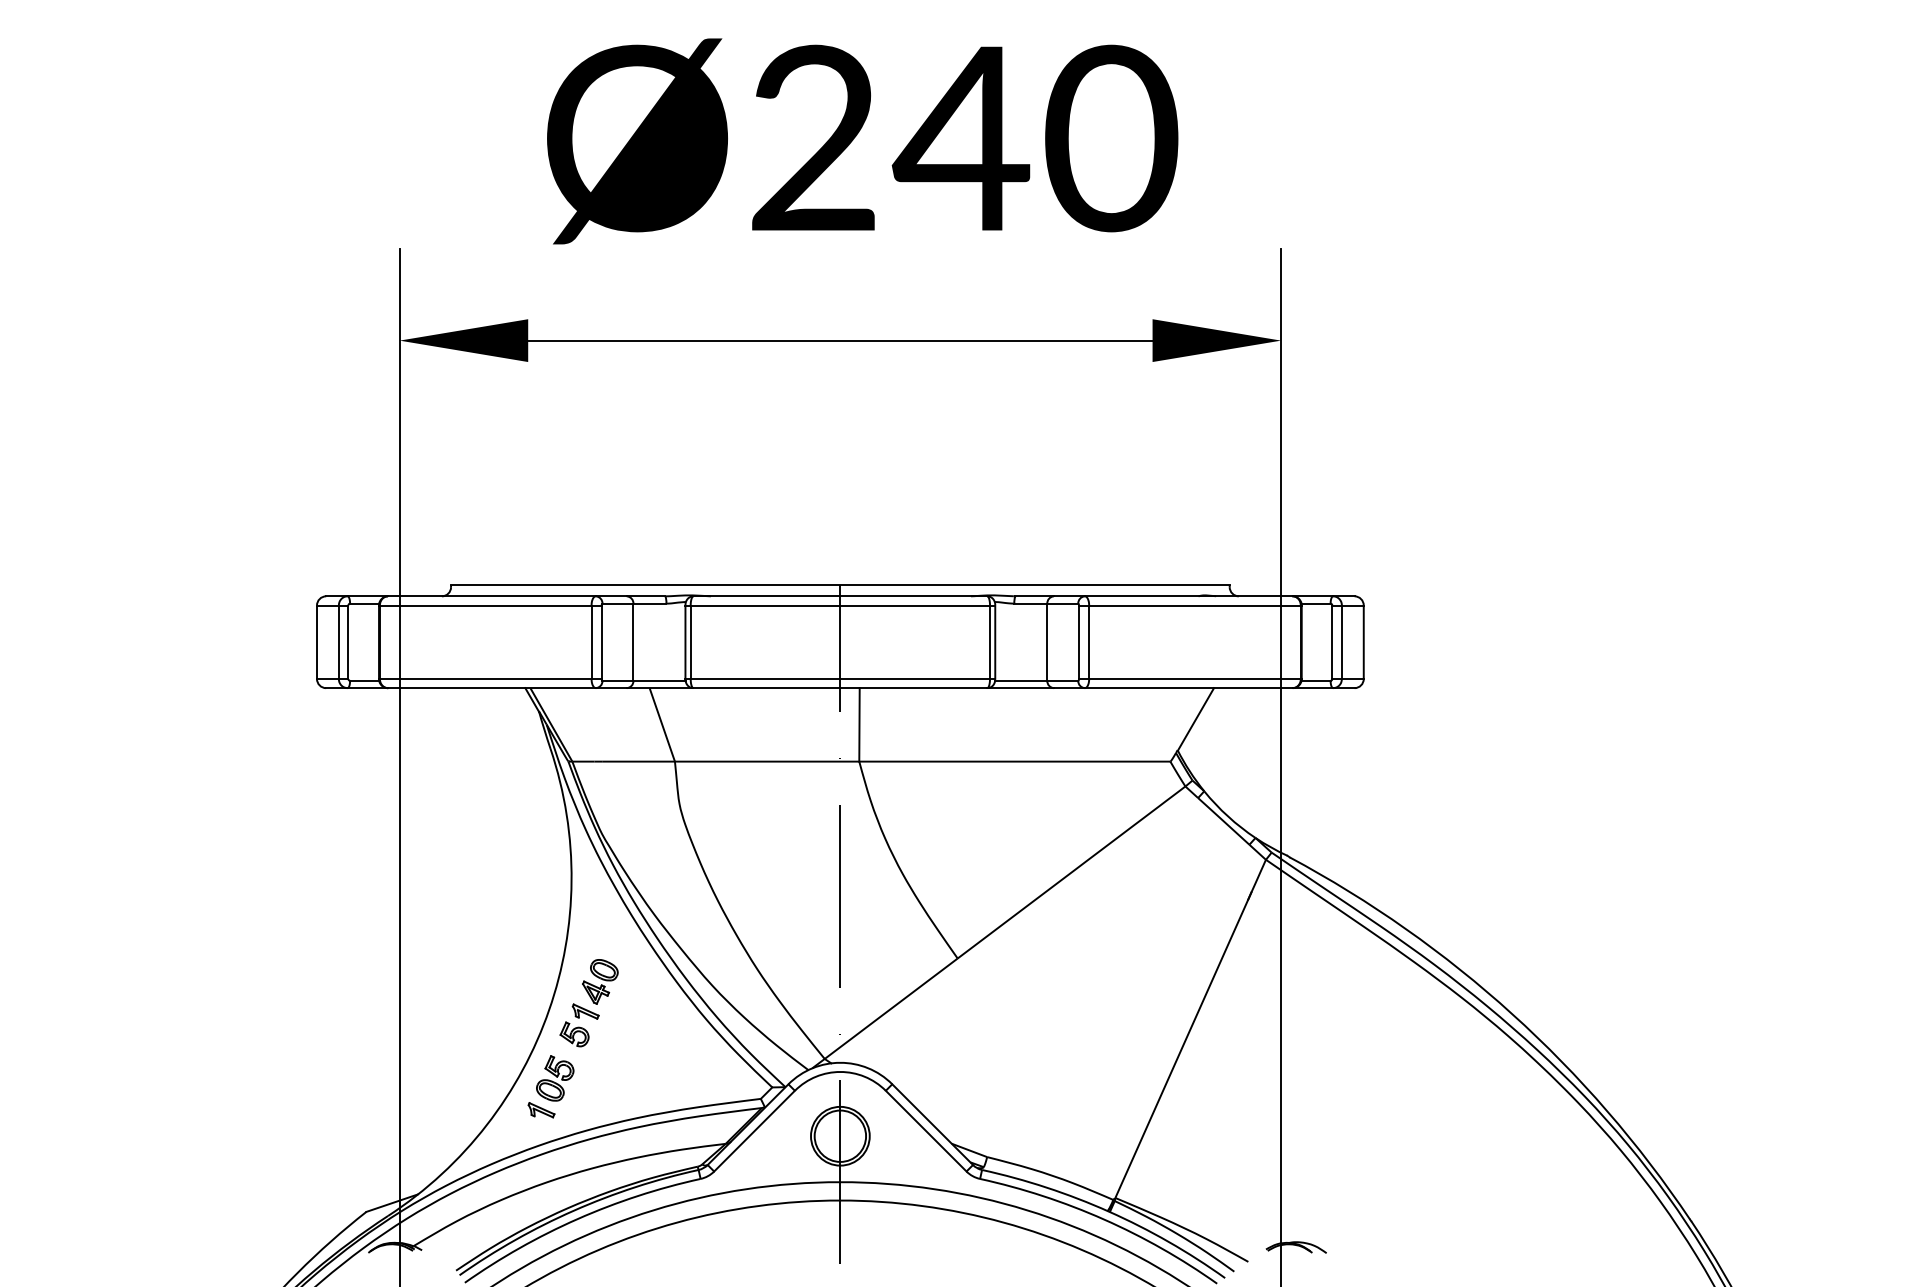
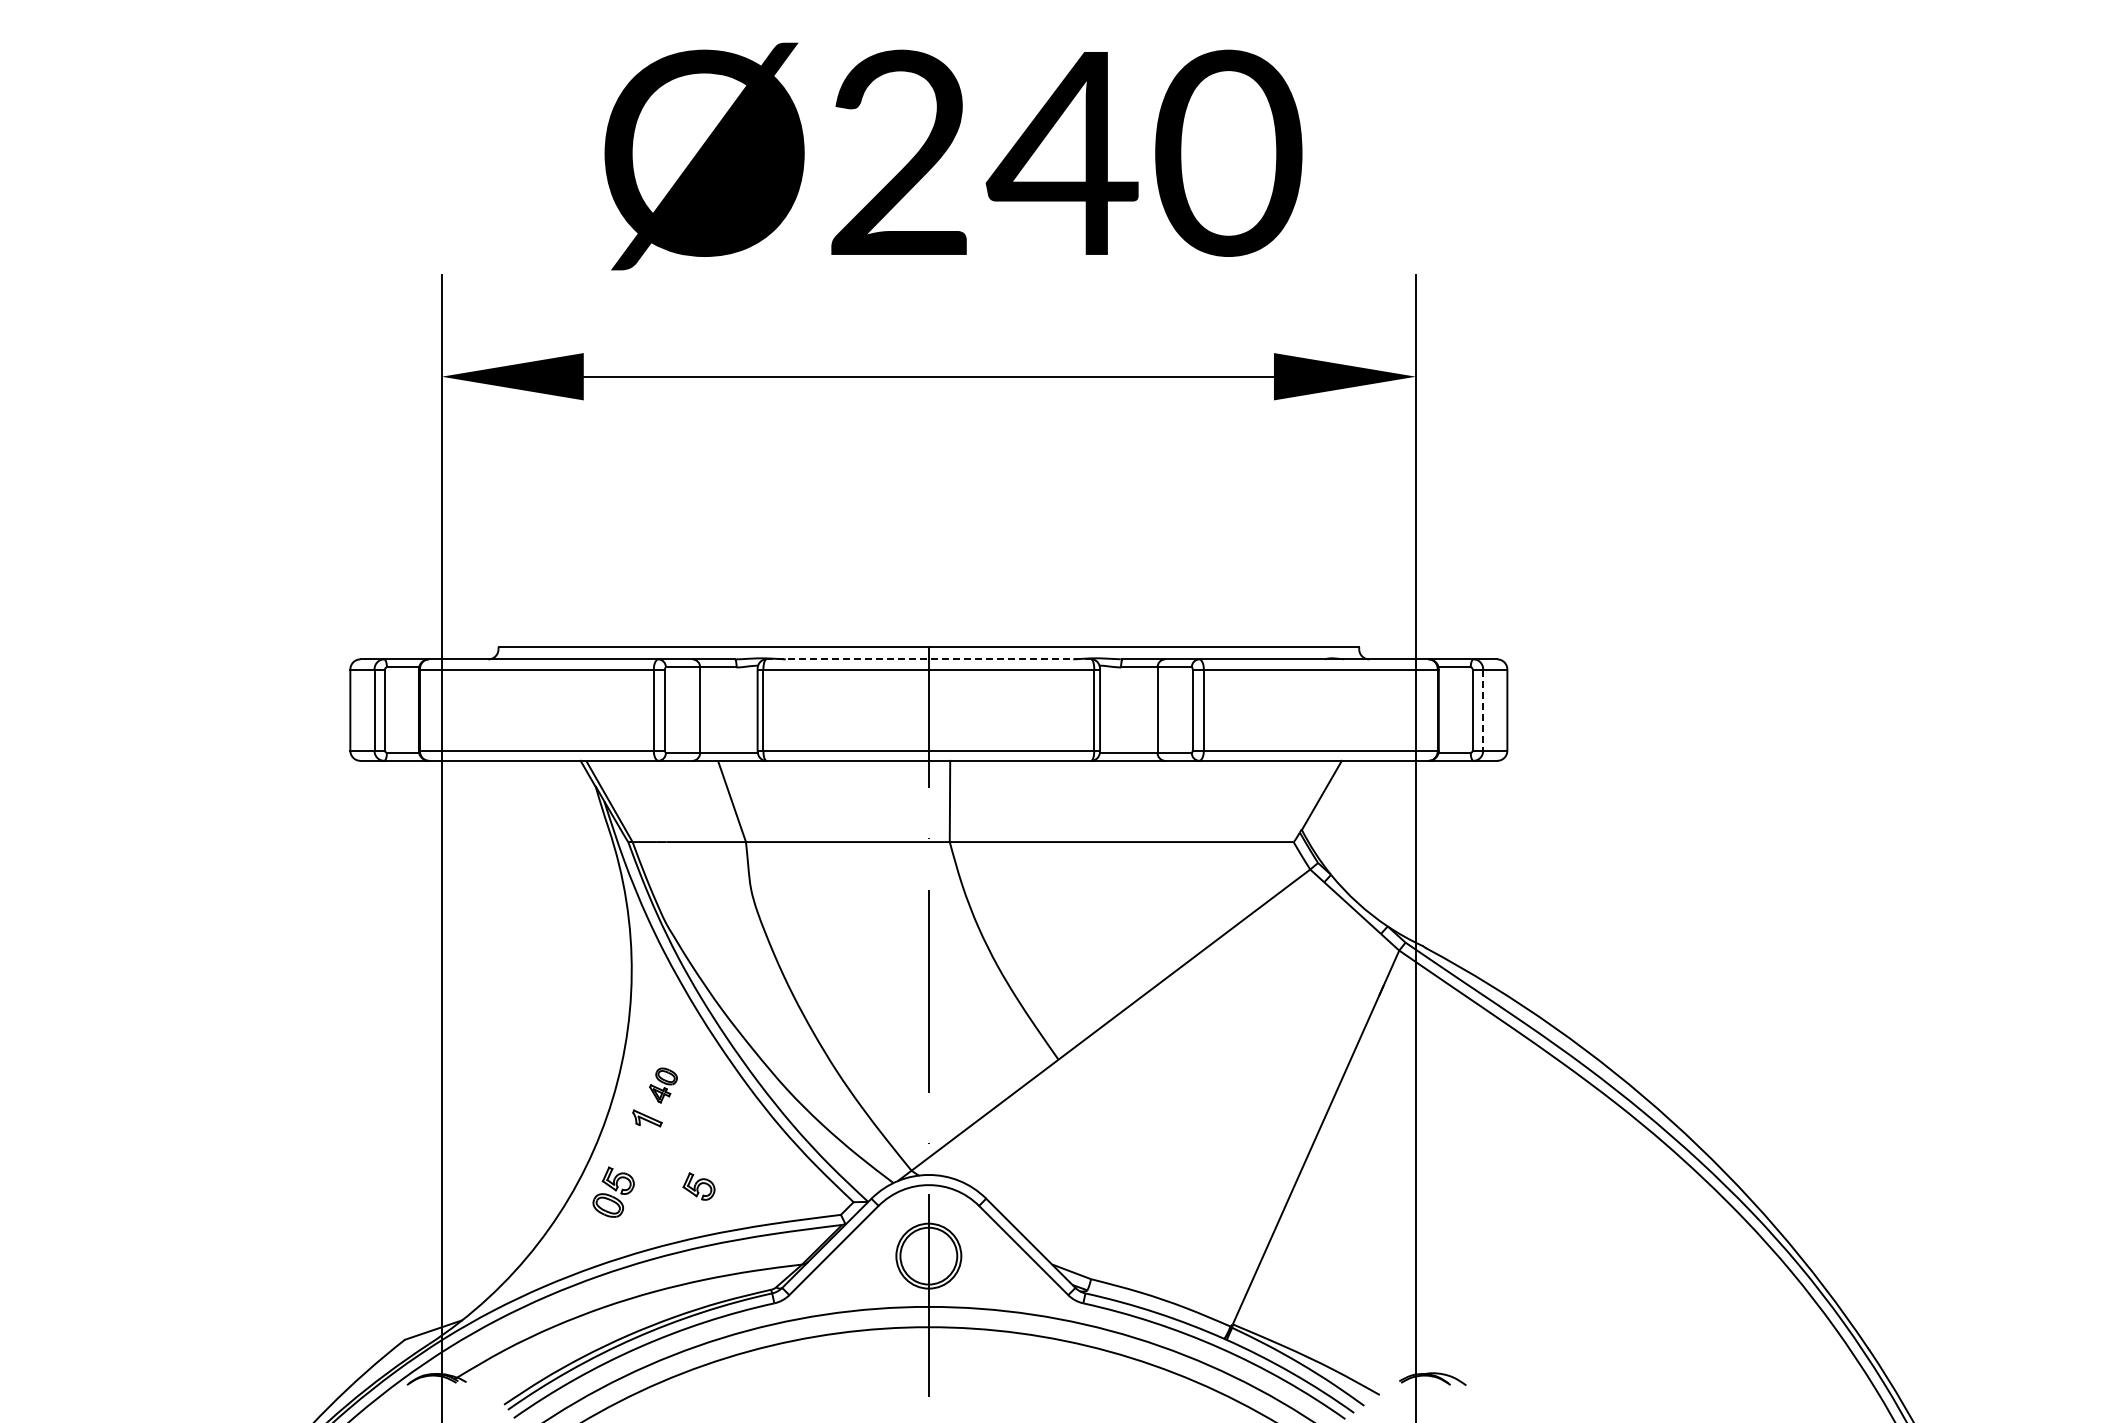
line: (840, 596) -> (929, 659), solid -> dashed
line: (1342, 642) -> (1483, 710), solid -> dashed
part: (600, 981) -> (663, 1085), size x0.7
part: (574, 1034) -> (698, 1186), moved
part: (541, 1110) -> (598, 1227), removed

